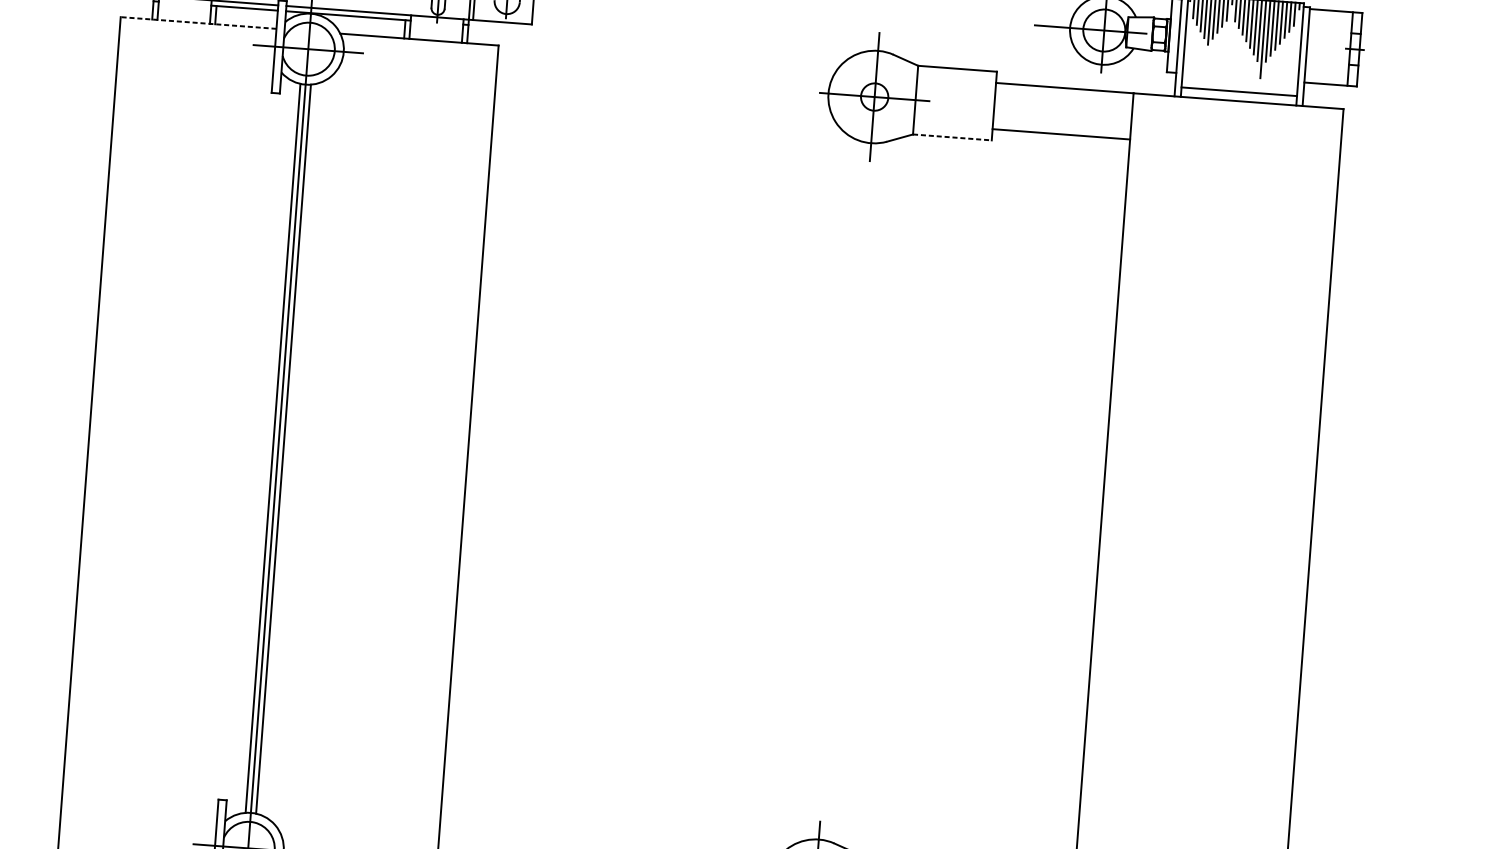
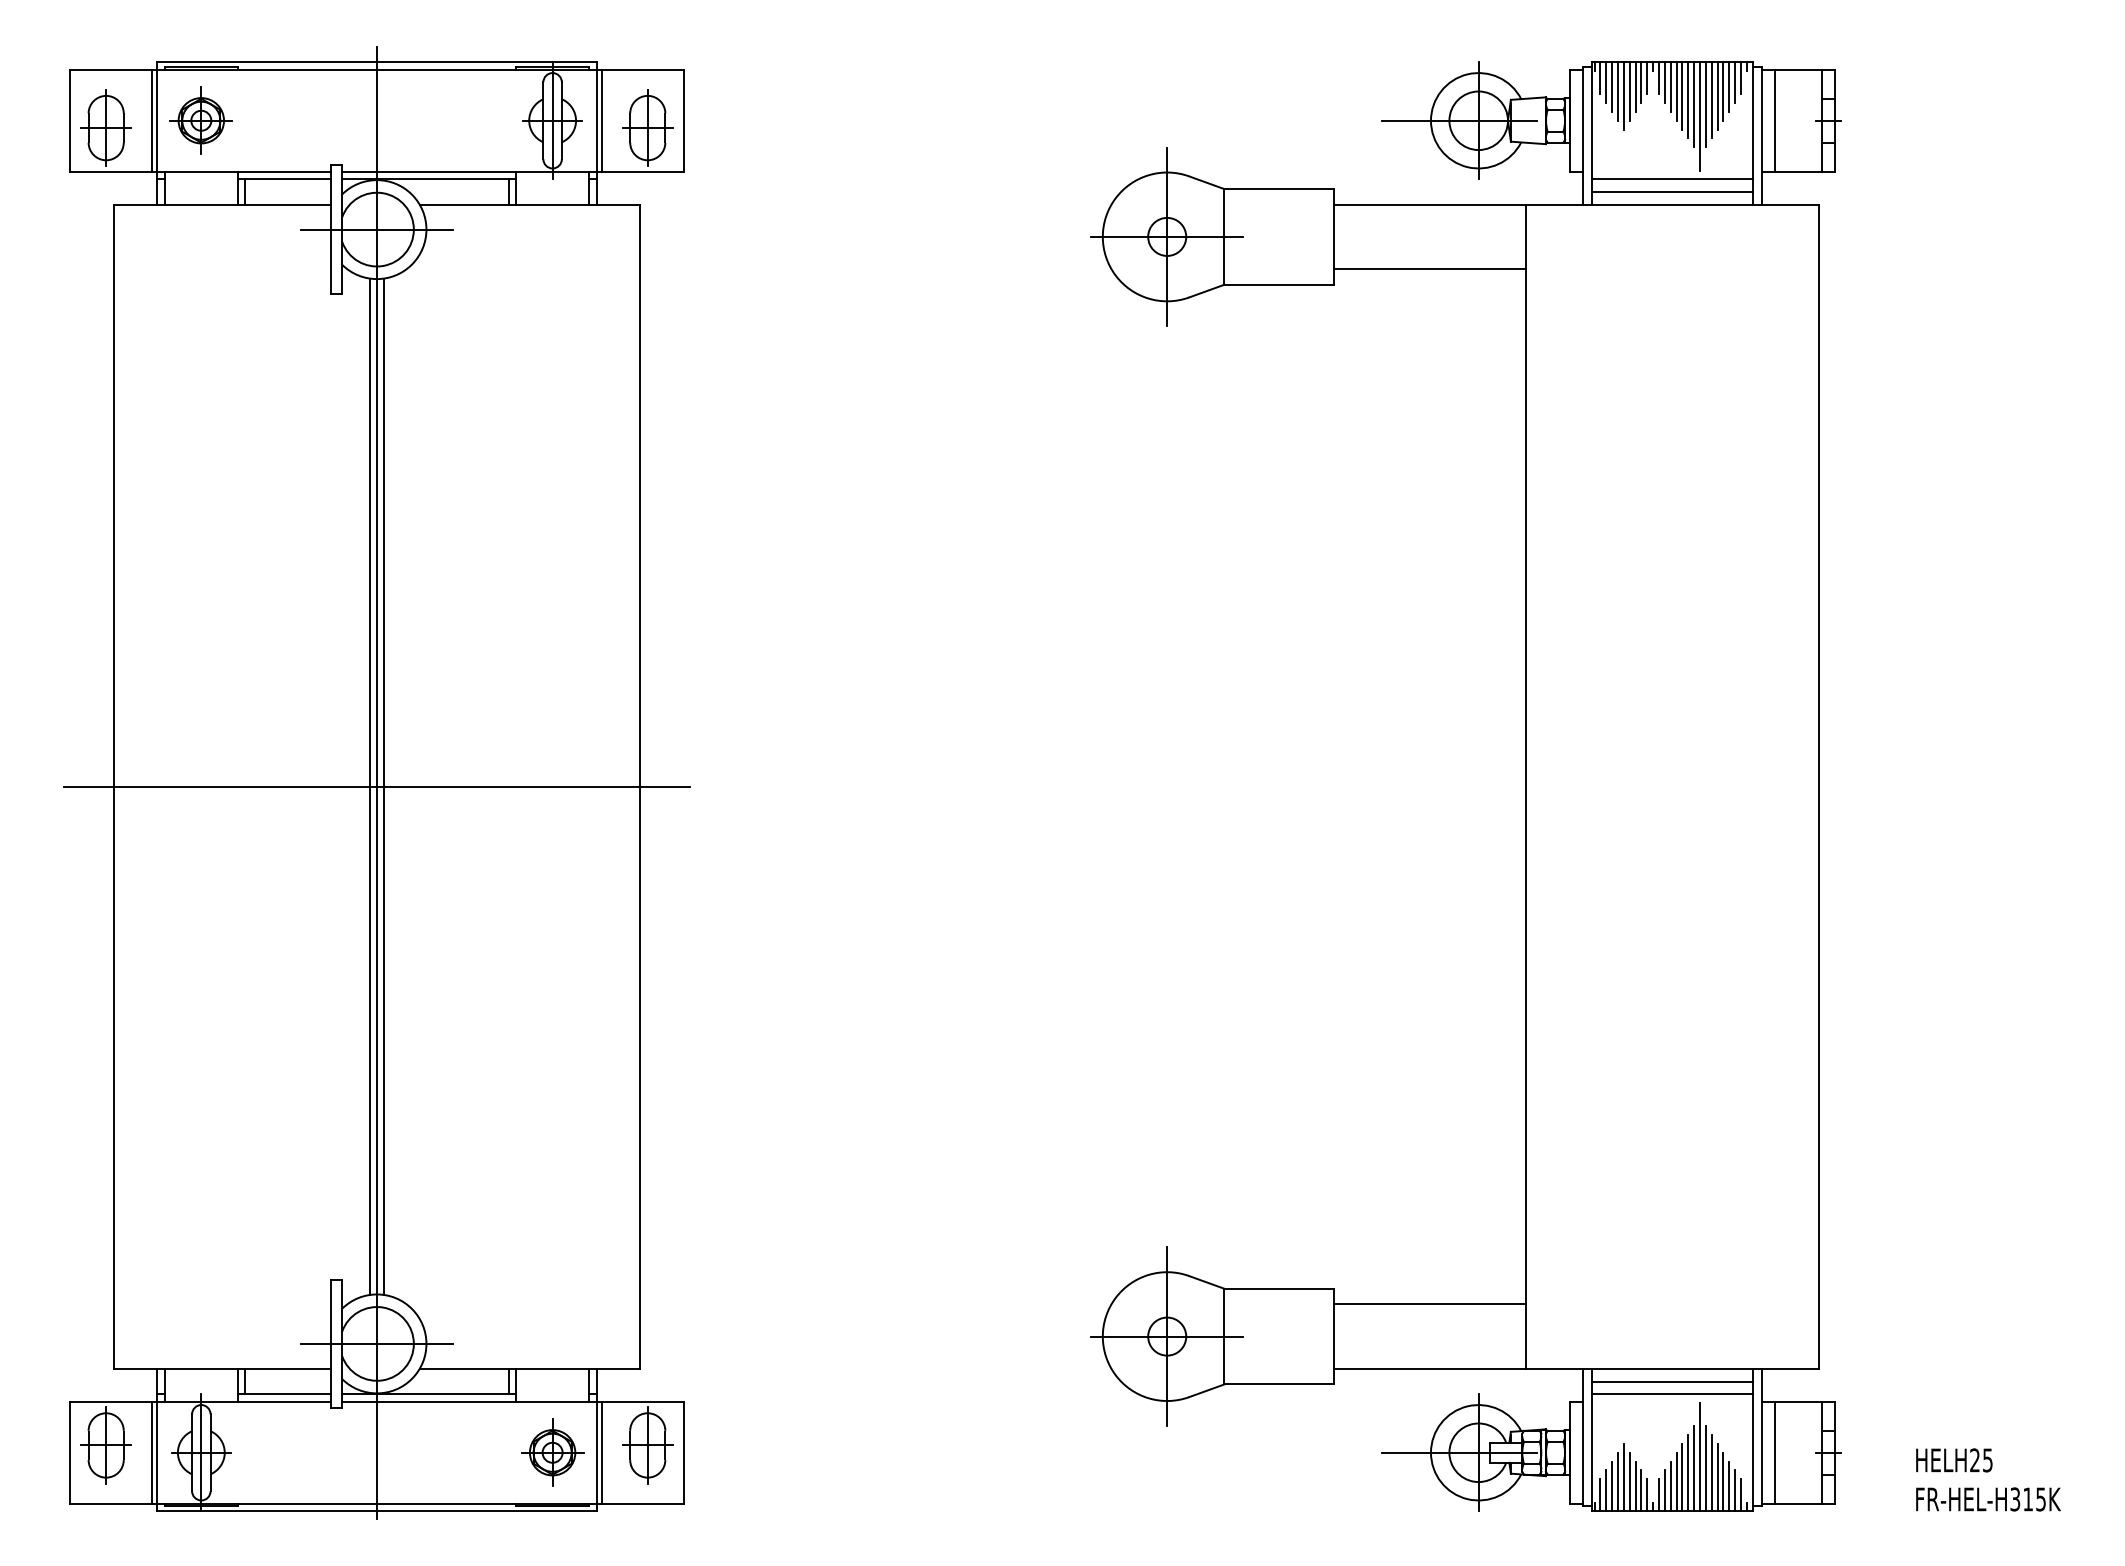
line: (198, 22) -> (222, 204), dashed -> solid
line: (1316, 46) -> (1774, 120), added
line: (1239, 83) -> (1671, 179), added
line: (952, 137) -> (1279, 284), dashed -> solid
line: (277, 448) -> (376, 786), added

